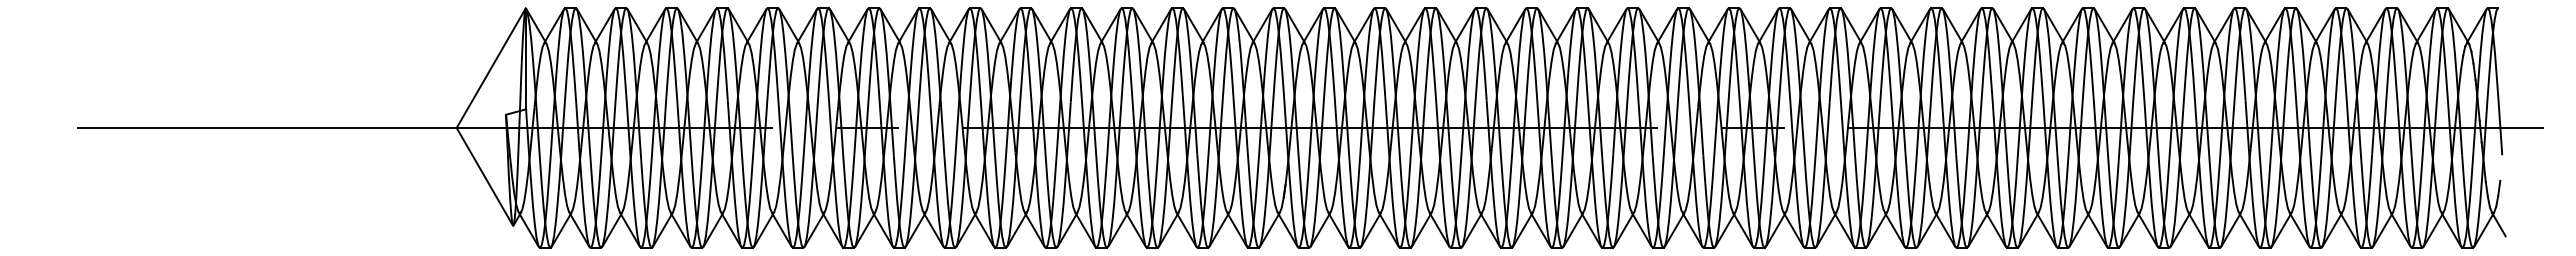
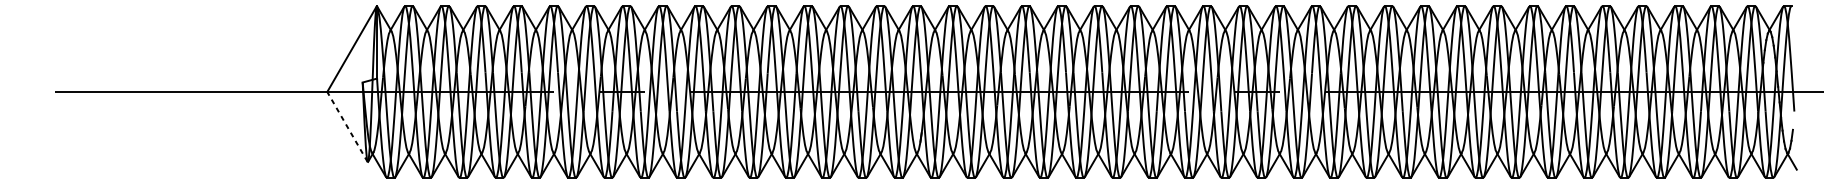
line: (484, 176) -> (347, 126), solid -> dashed

